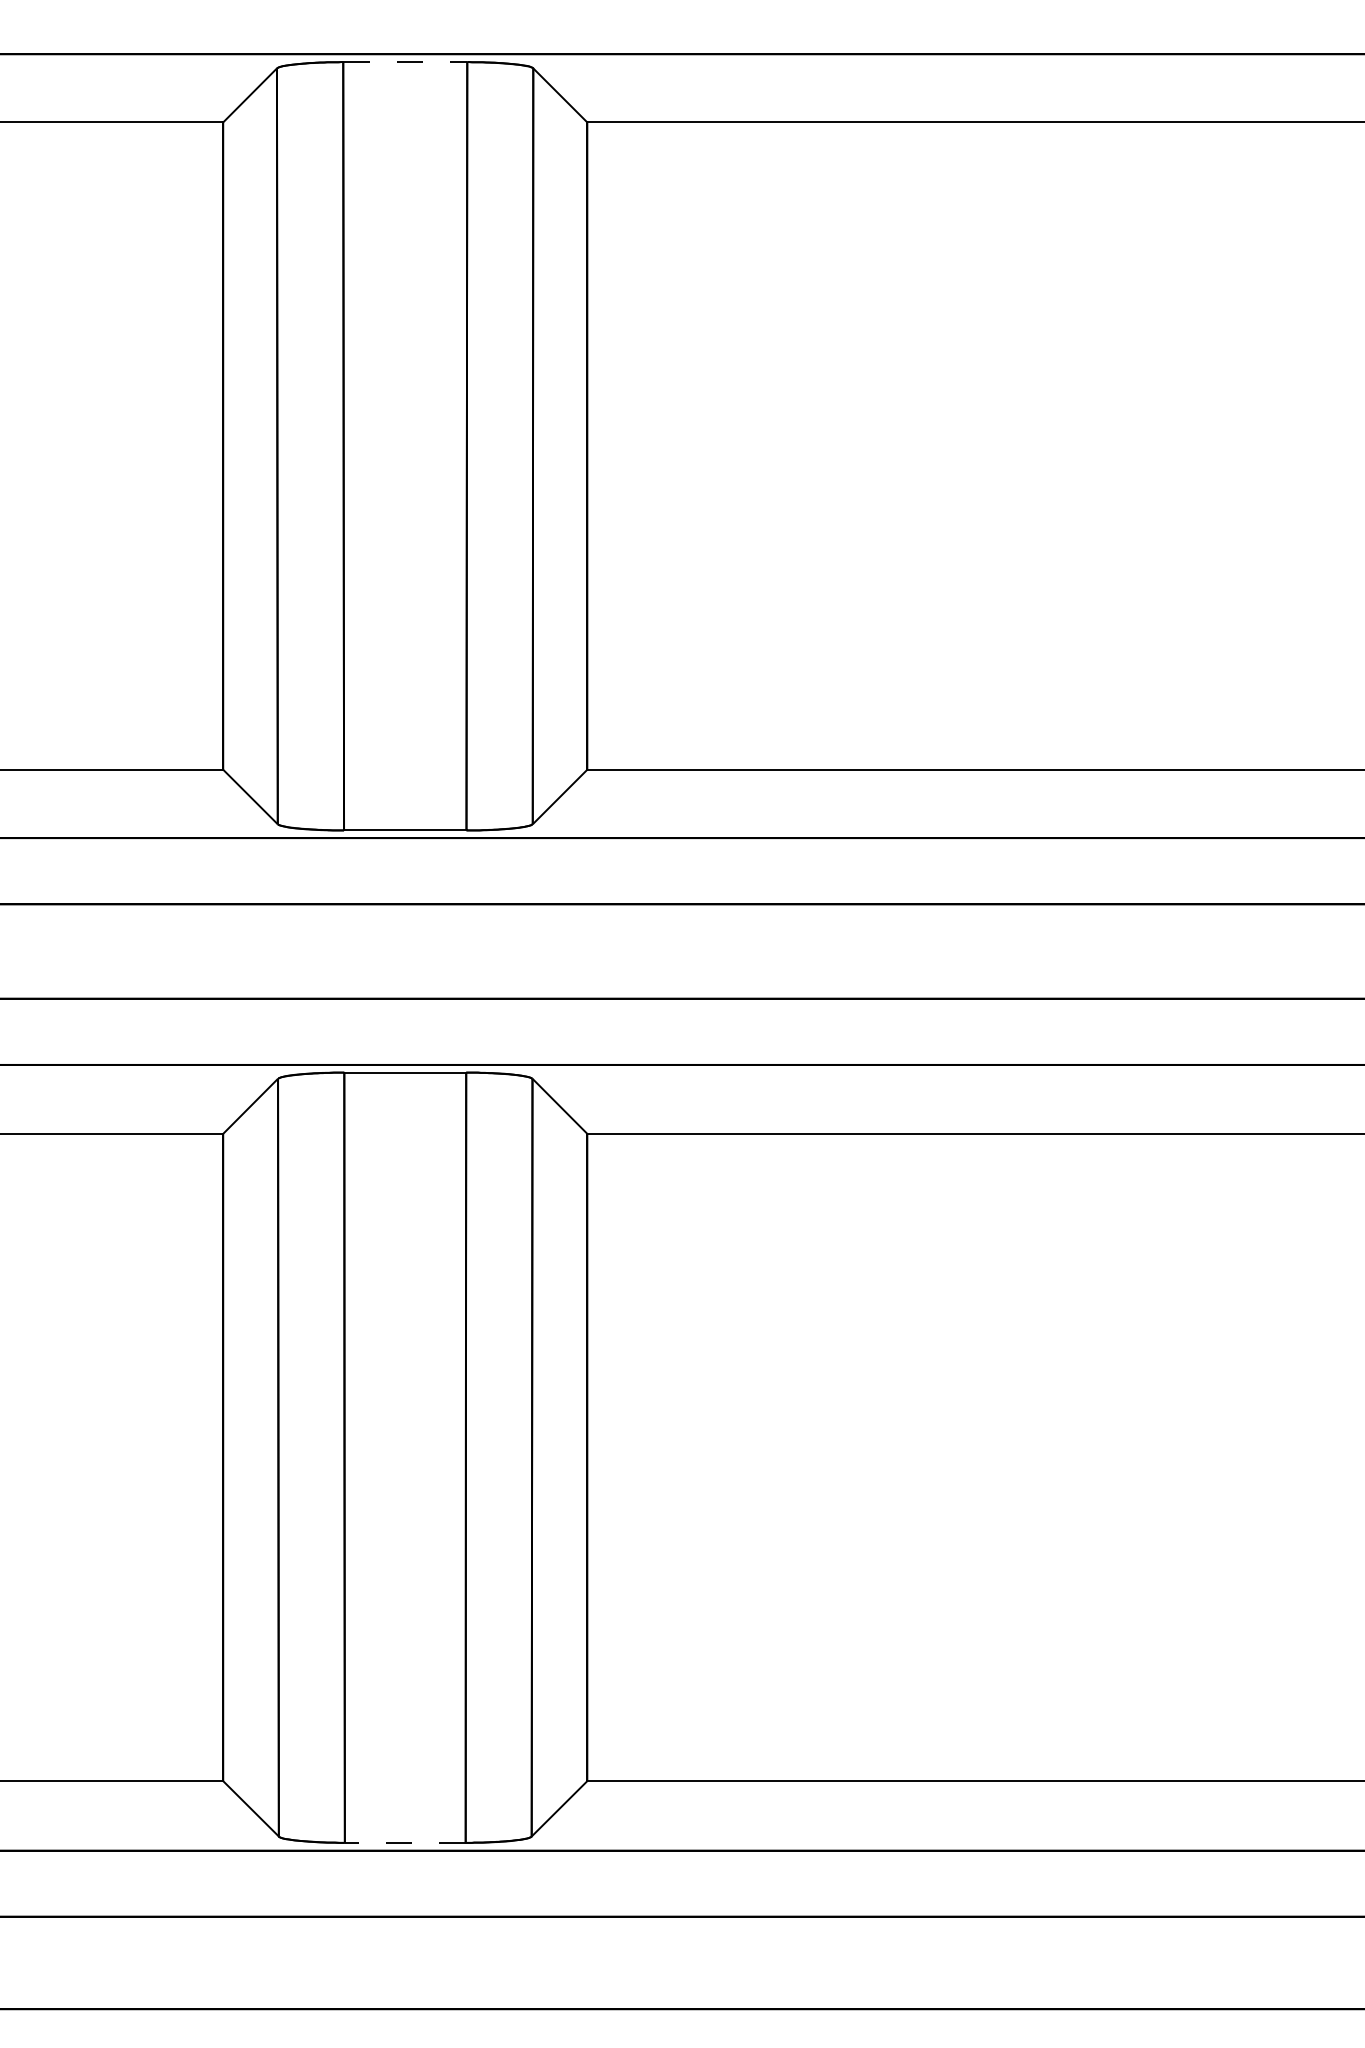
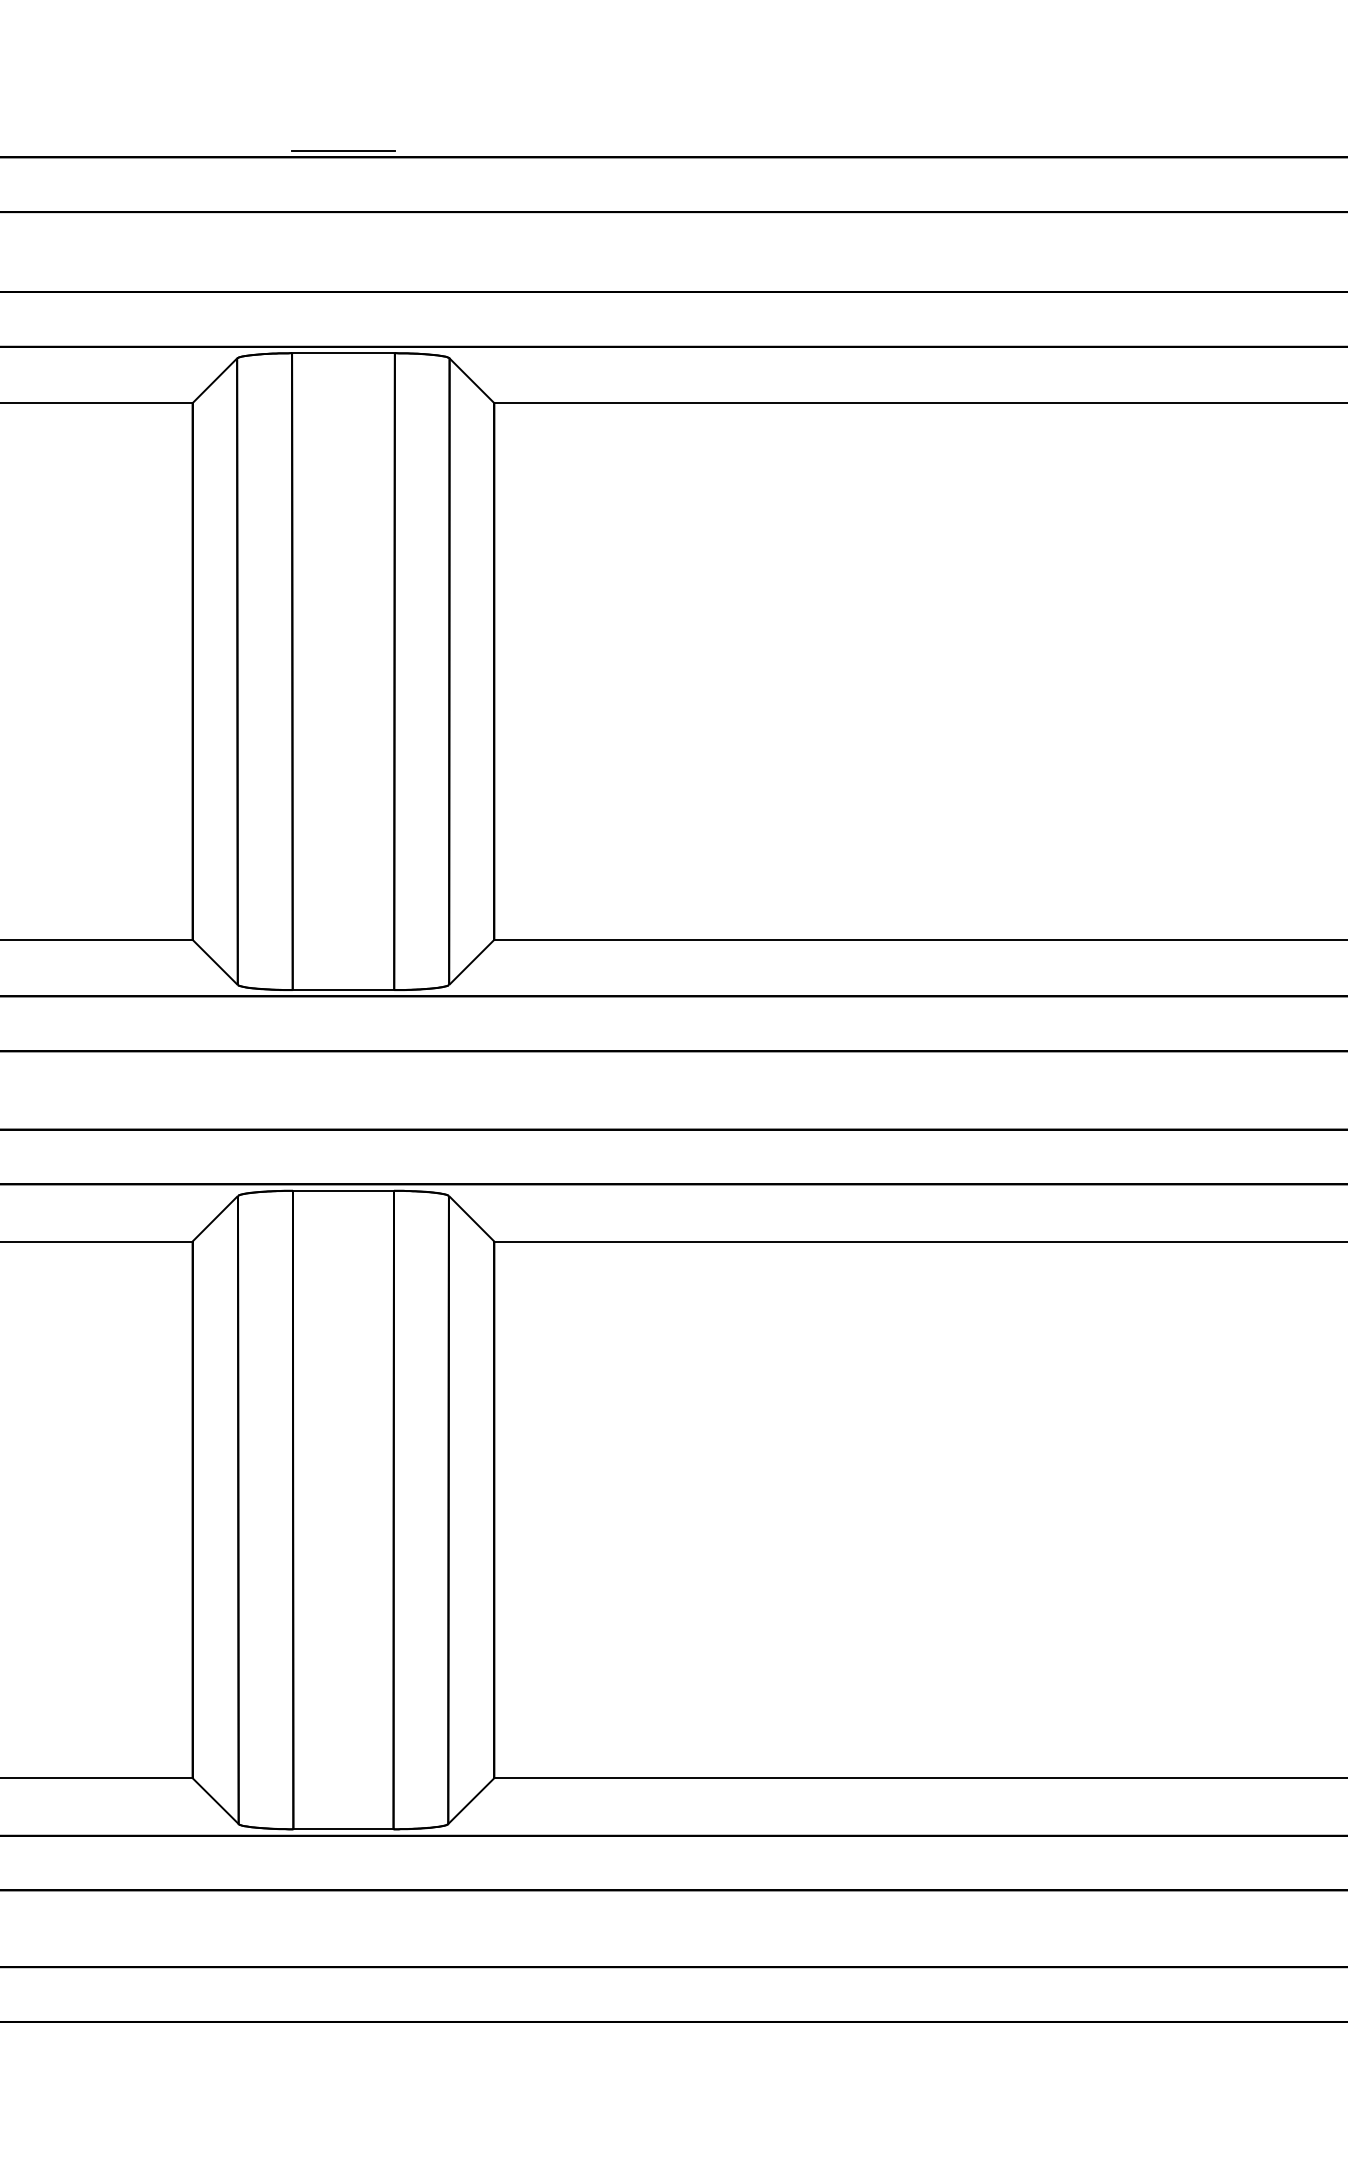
line: (405, 62) -> (343, 353), dashed -> solid
line: (404, 1843) -> (342, 1829), dashed -> solid

